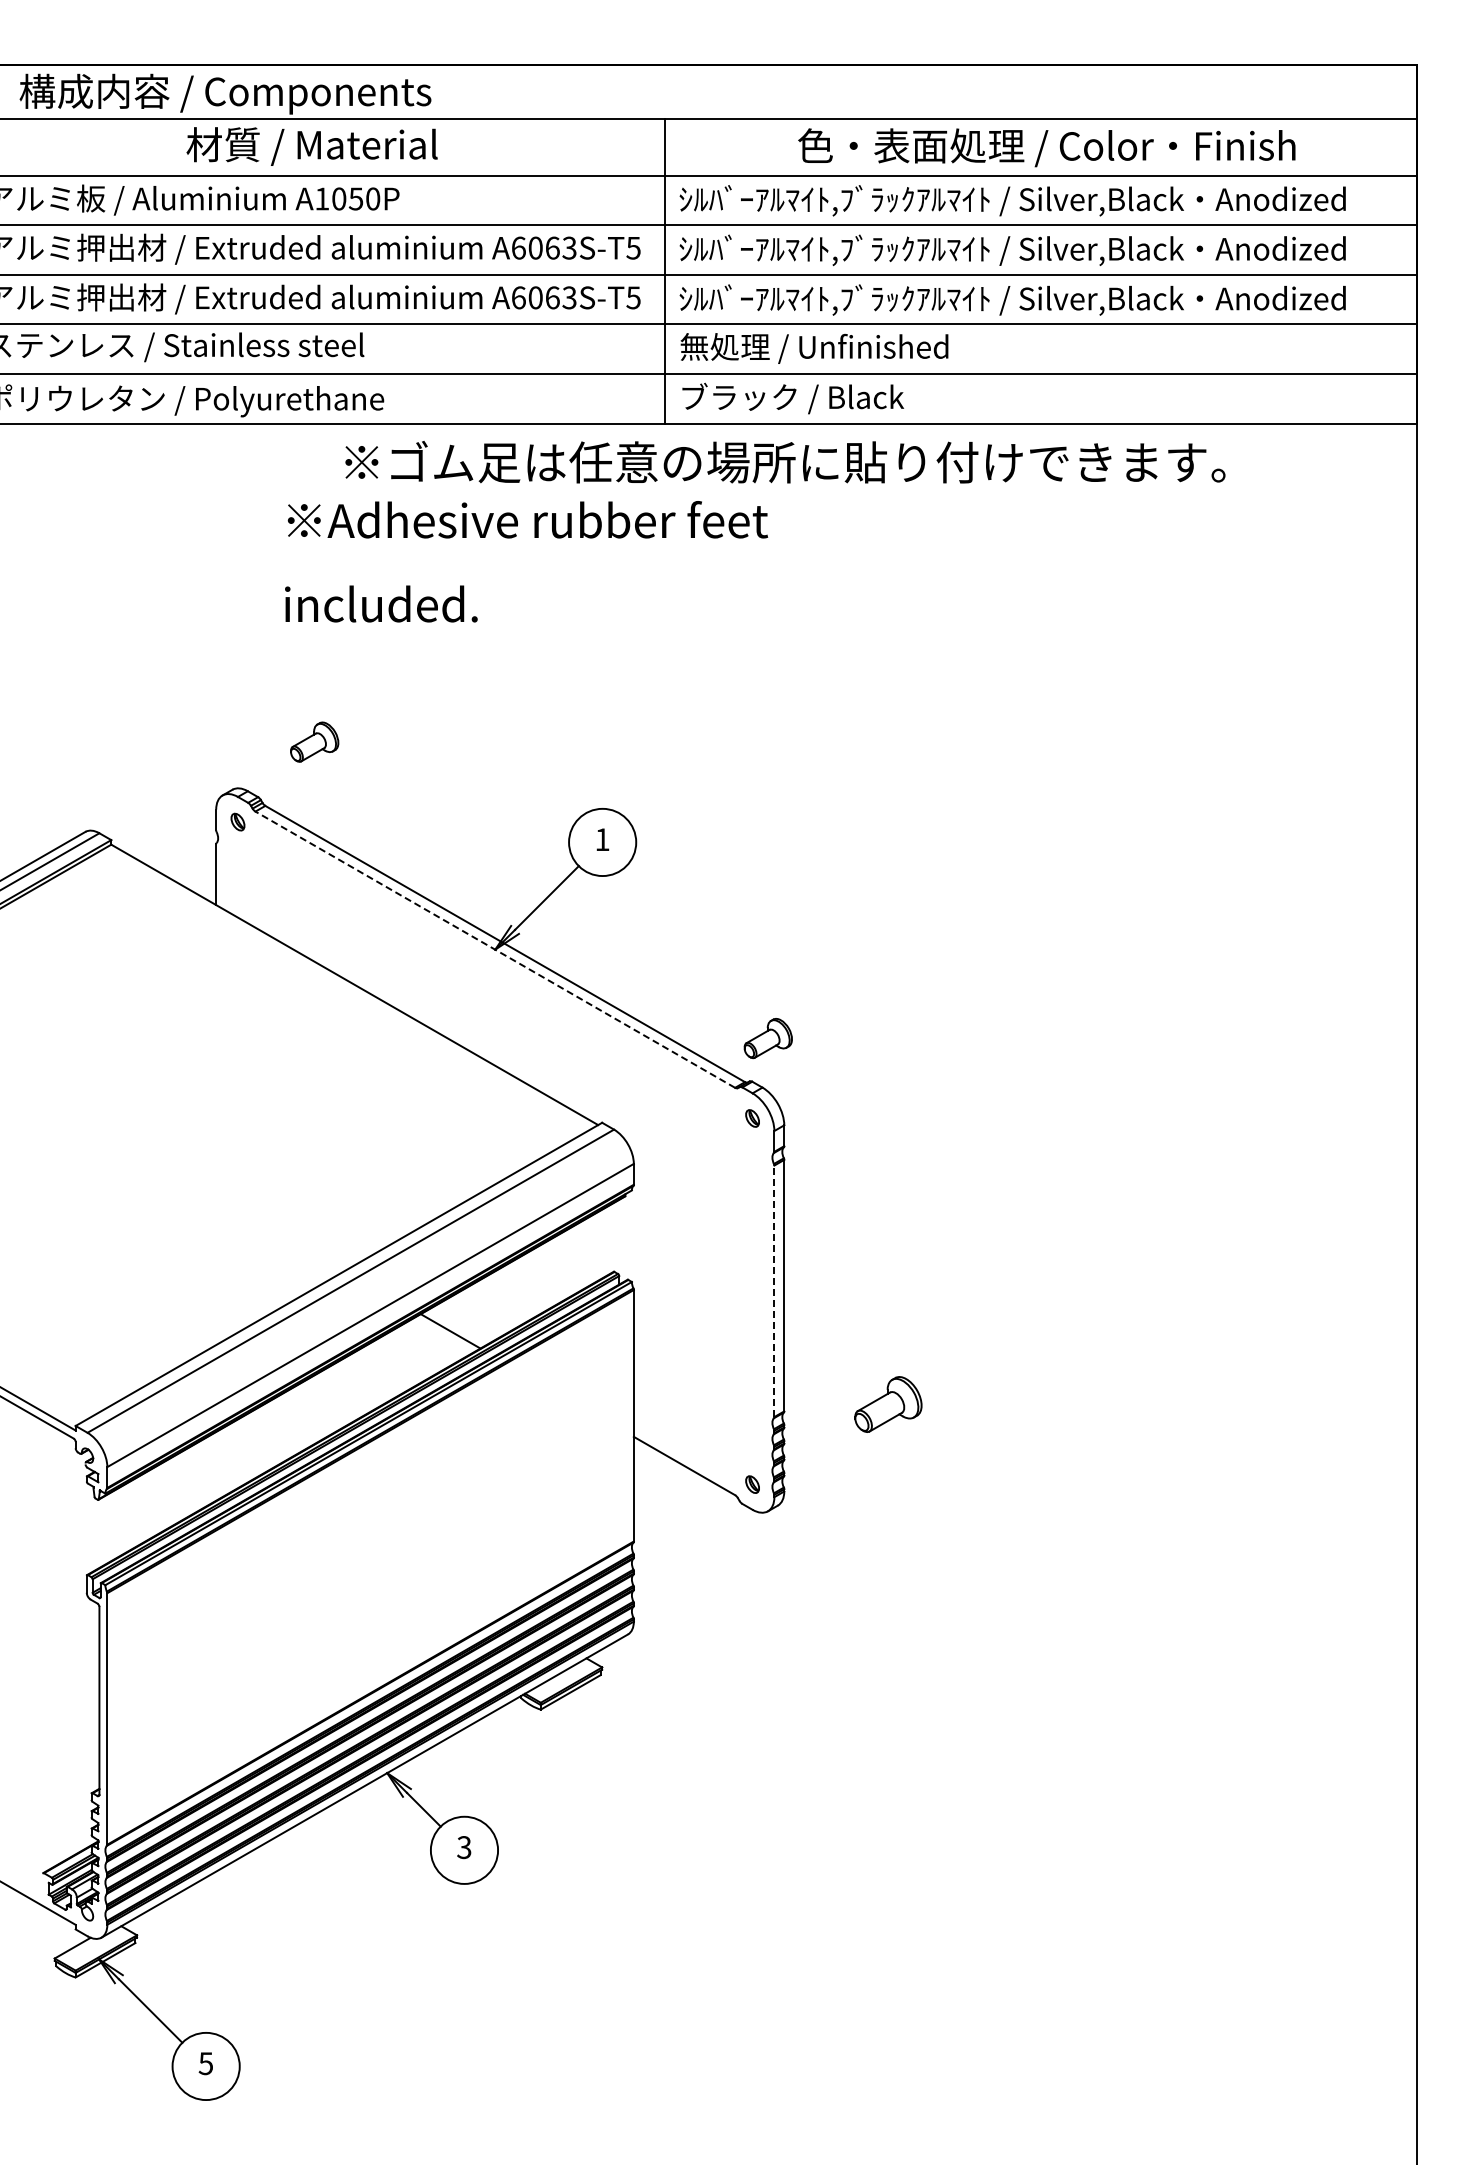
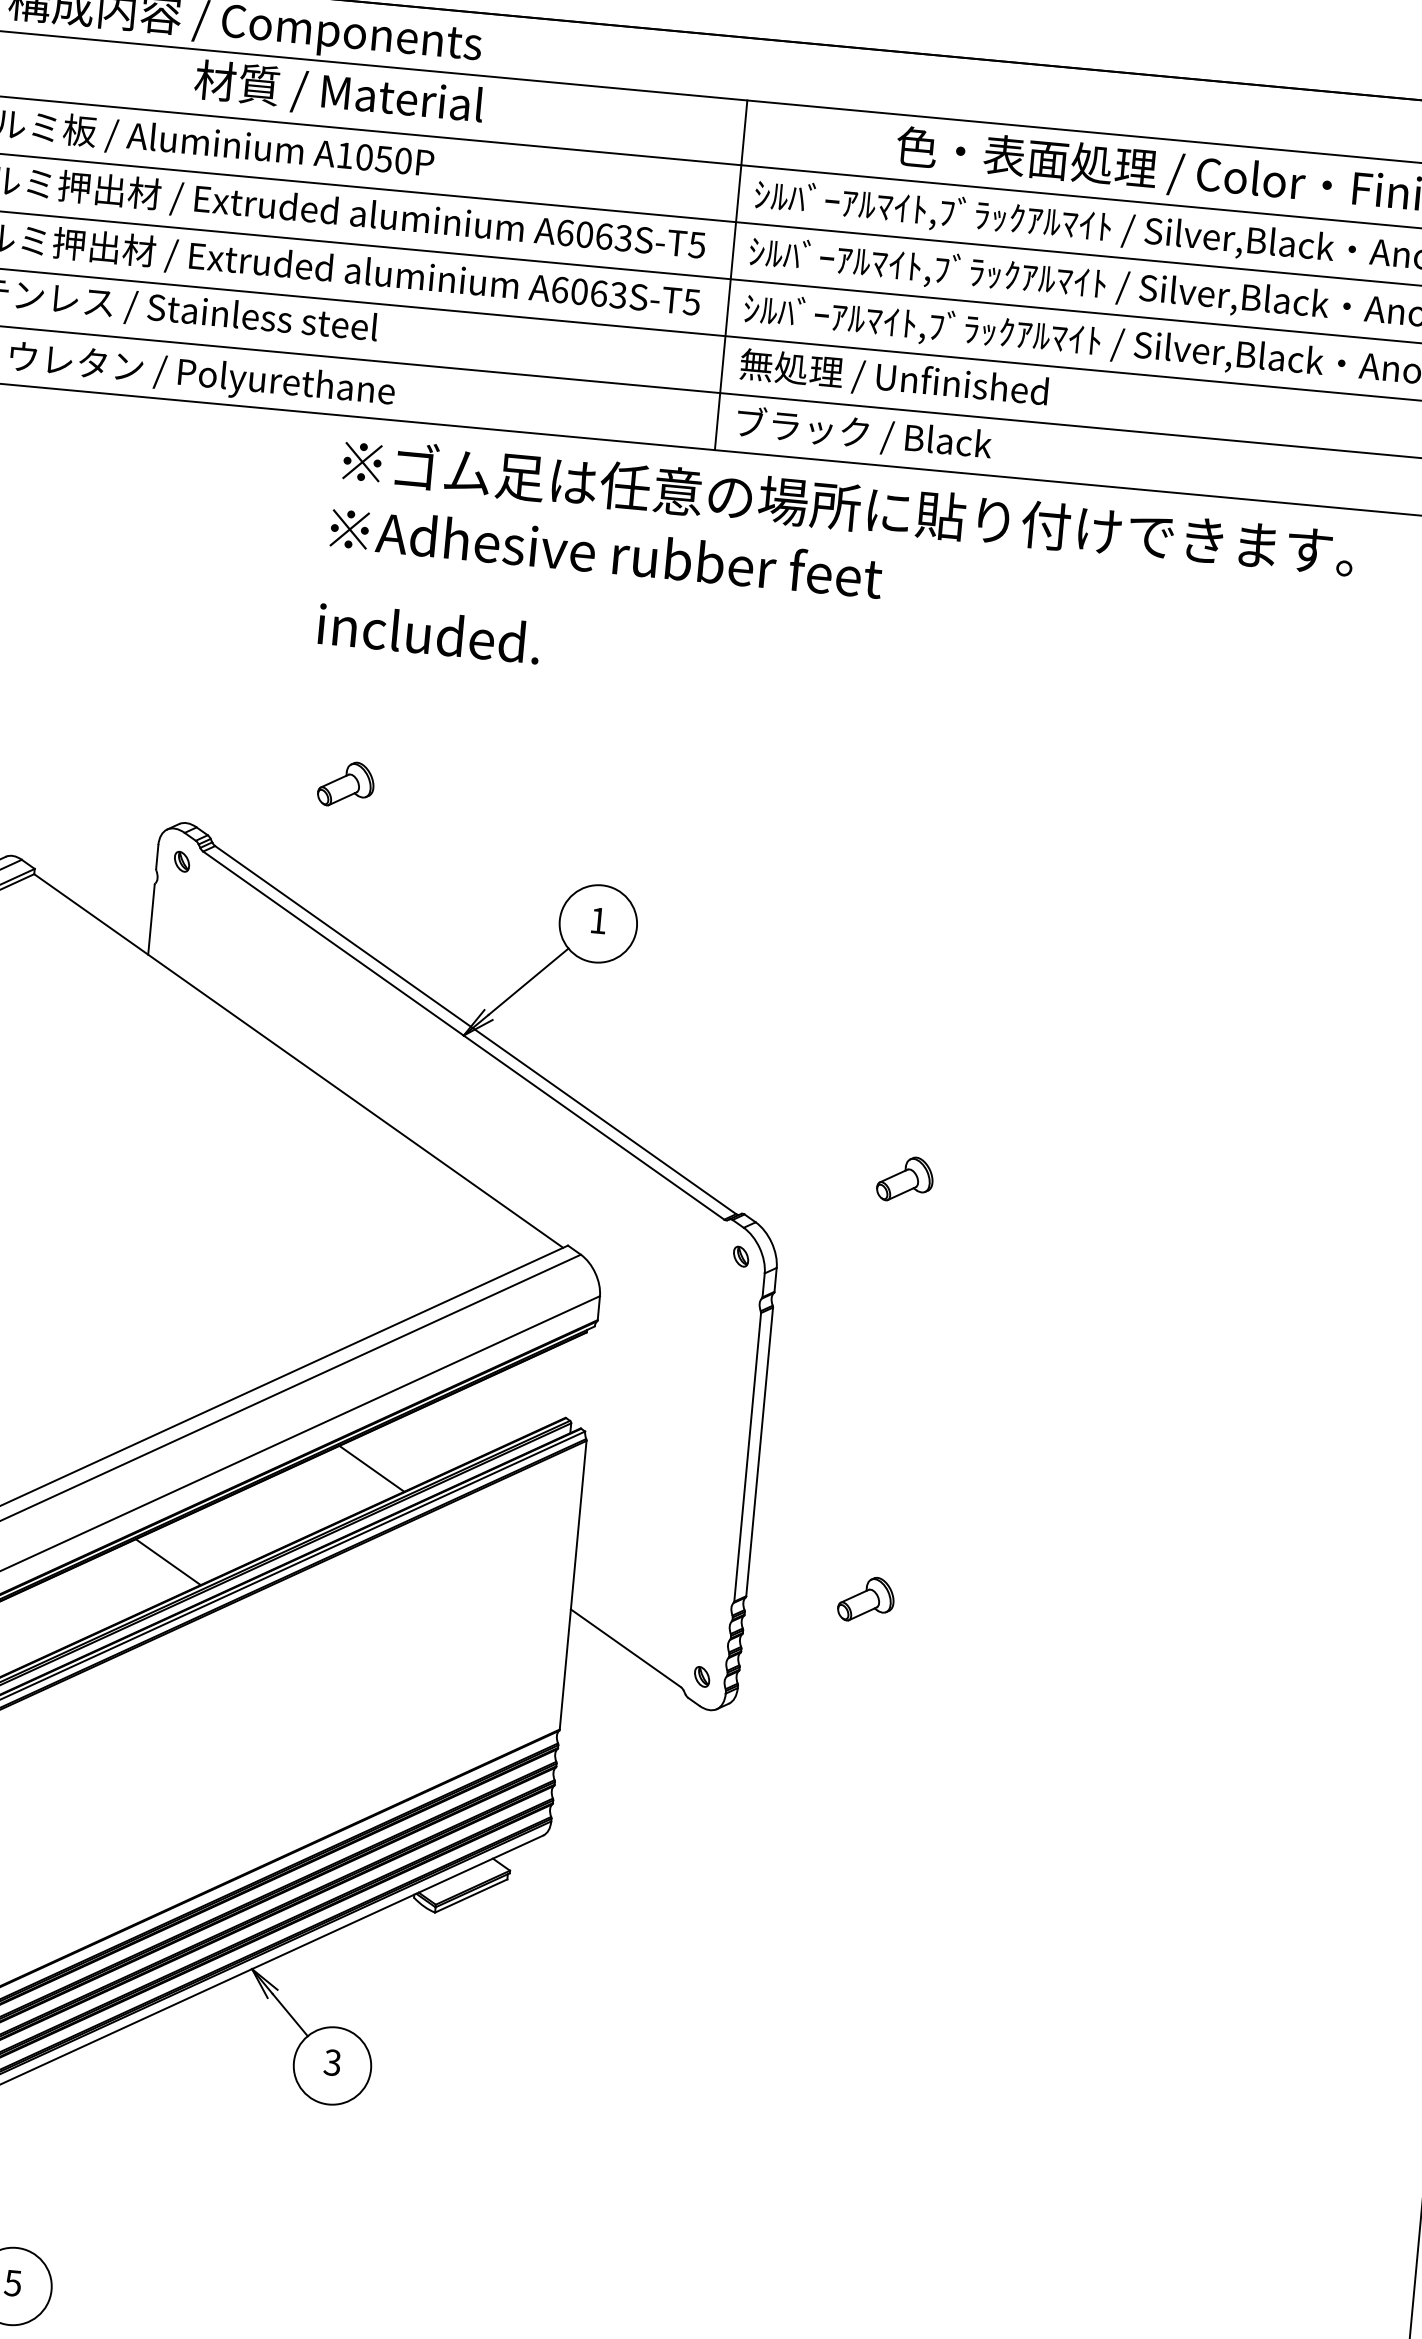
text: (526, 561) -> (600, 600), moved
part: (314, 741) -> (346, 783), moved
line: (495, 949) -> (464, 1035), dashed -> solid
part: (767, 1038) -> (904, 1179), moved
line: (774, 1291) -> (747, 1457), dashed -> solid
part: (887, 1404) -> (865, 1599), size x0.71
line: (282, 1428) -> (168, 1562), added

